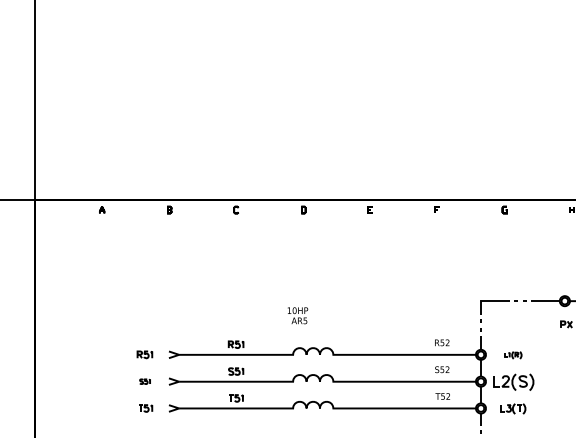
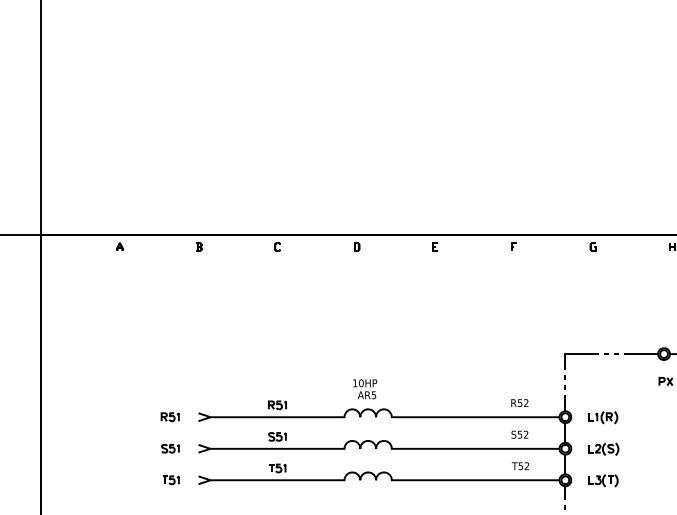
text: (298, 315) -> (365, 389), moved
part: (513, 355) -> (603, 417), size x1.43
part: (145, 381) -> (170, 448), size x1.43
part: (513, 381) -> (603, 448), size x0.62

